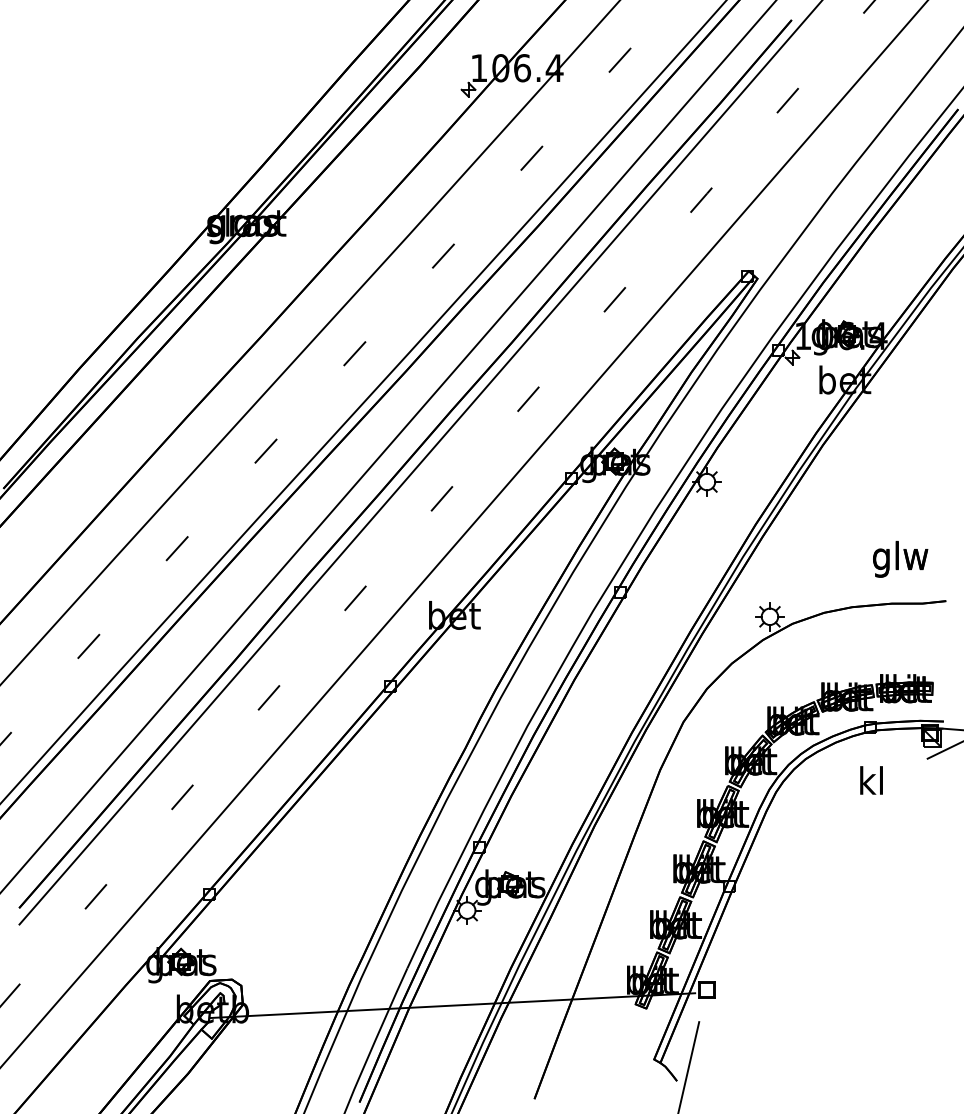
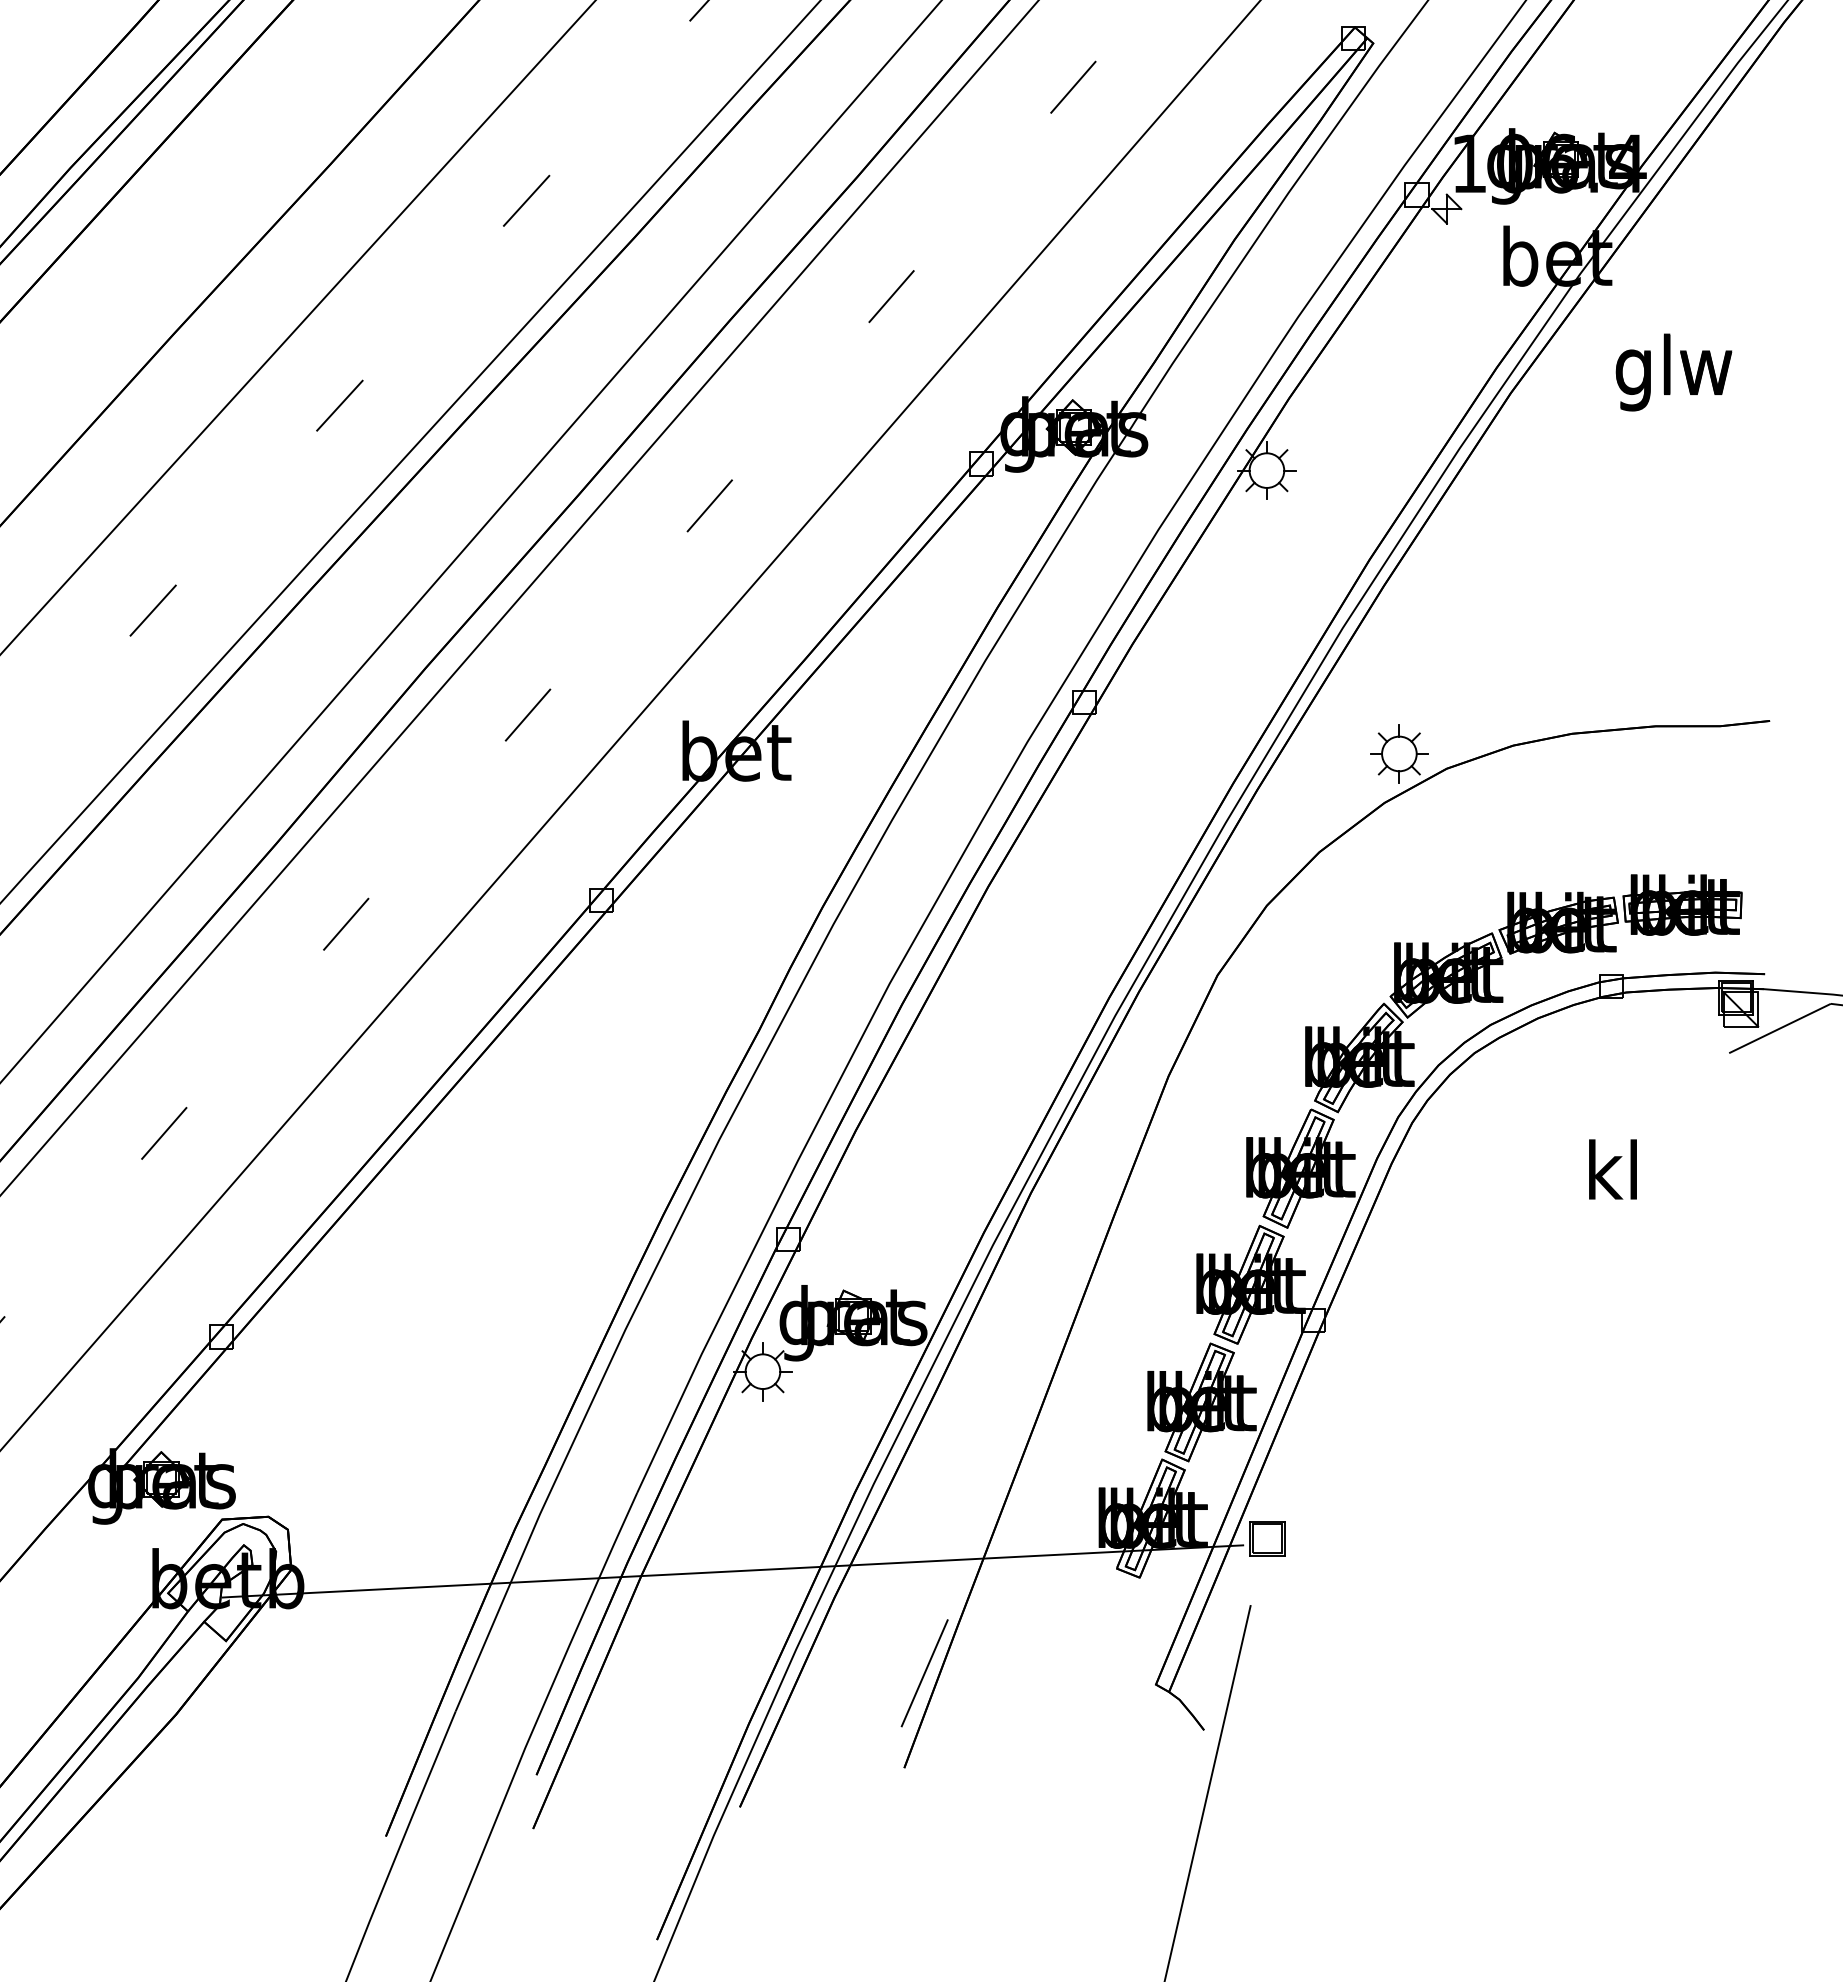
text: (900, 559) -> (1673, 372), moved
text: (871, 780) -> (1612, 1169), moved
line: (544, 1053) -> (925, 1672), added

